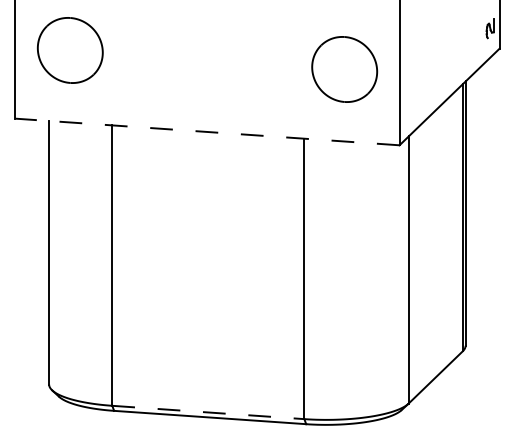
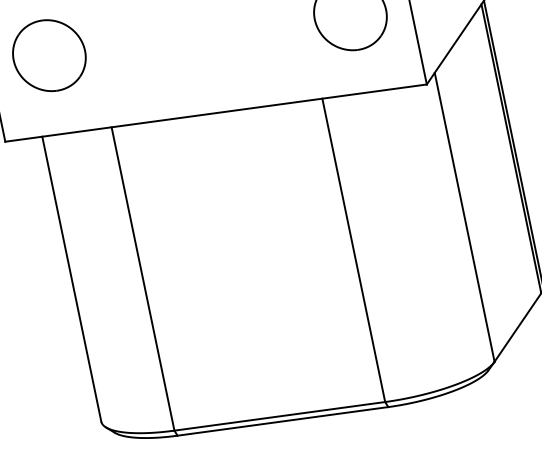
line: (207, 131) -> (215, 112), dashed -> solid
line: (208, 412) -> (279, 416), dashed -> solid

